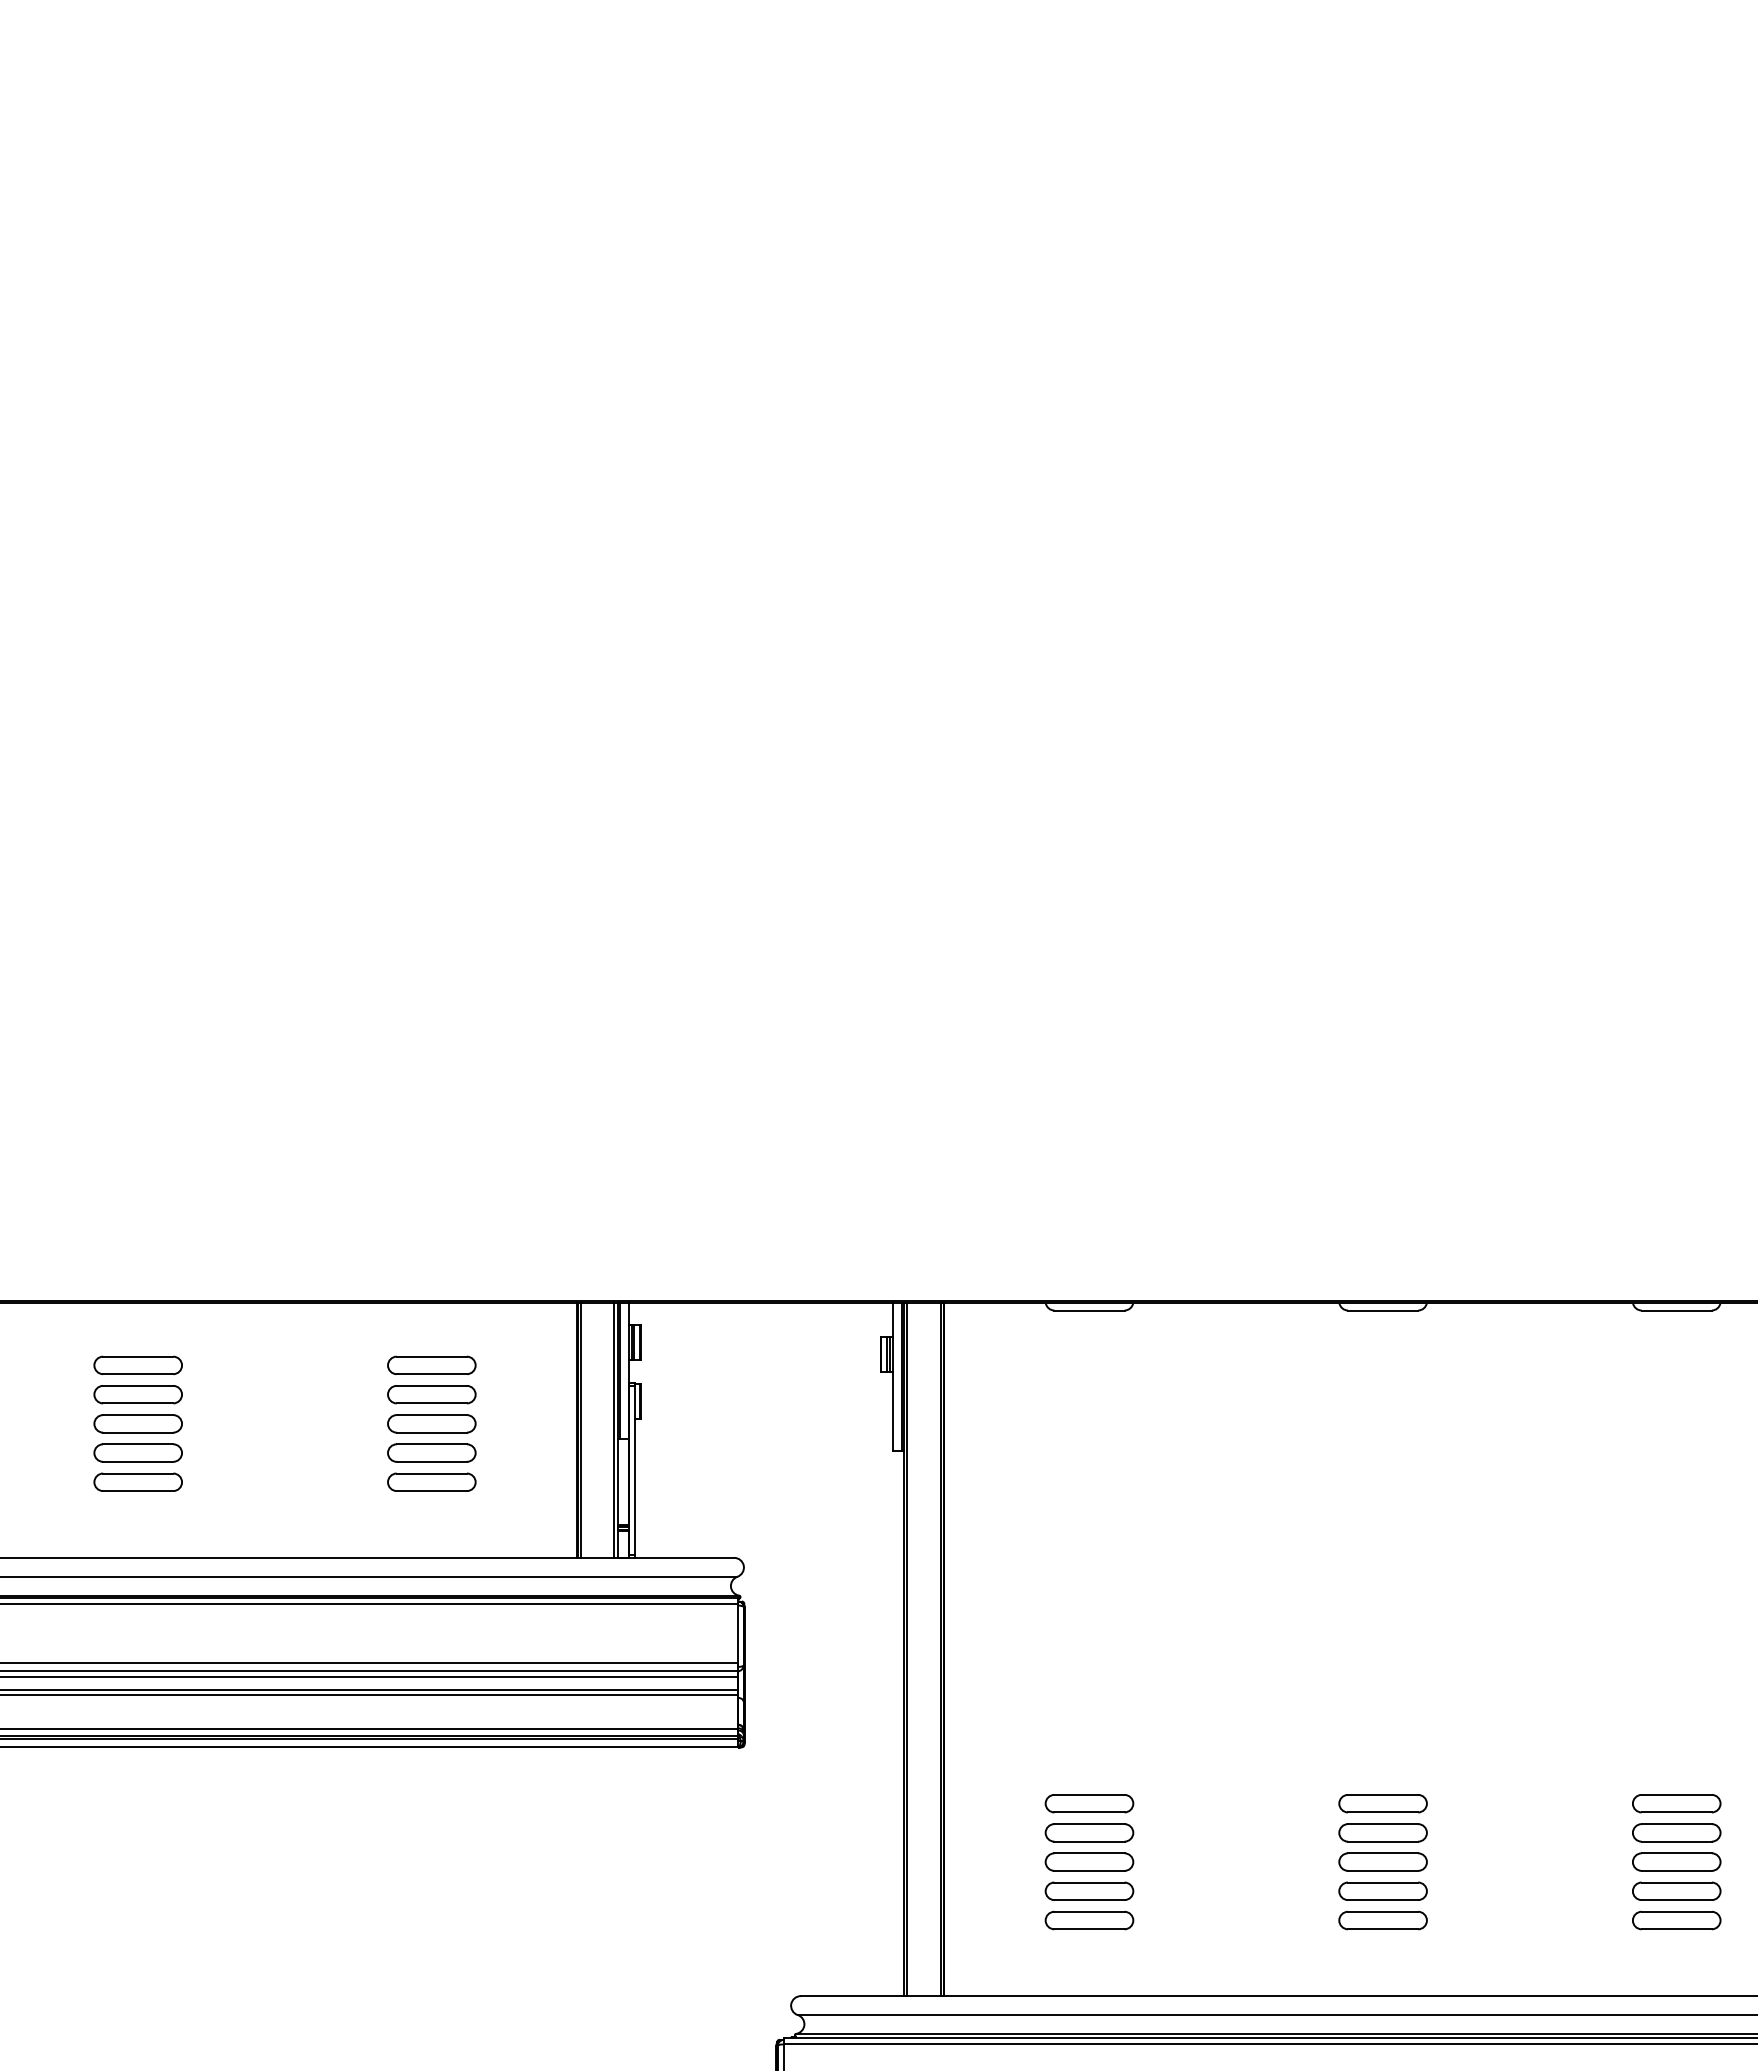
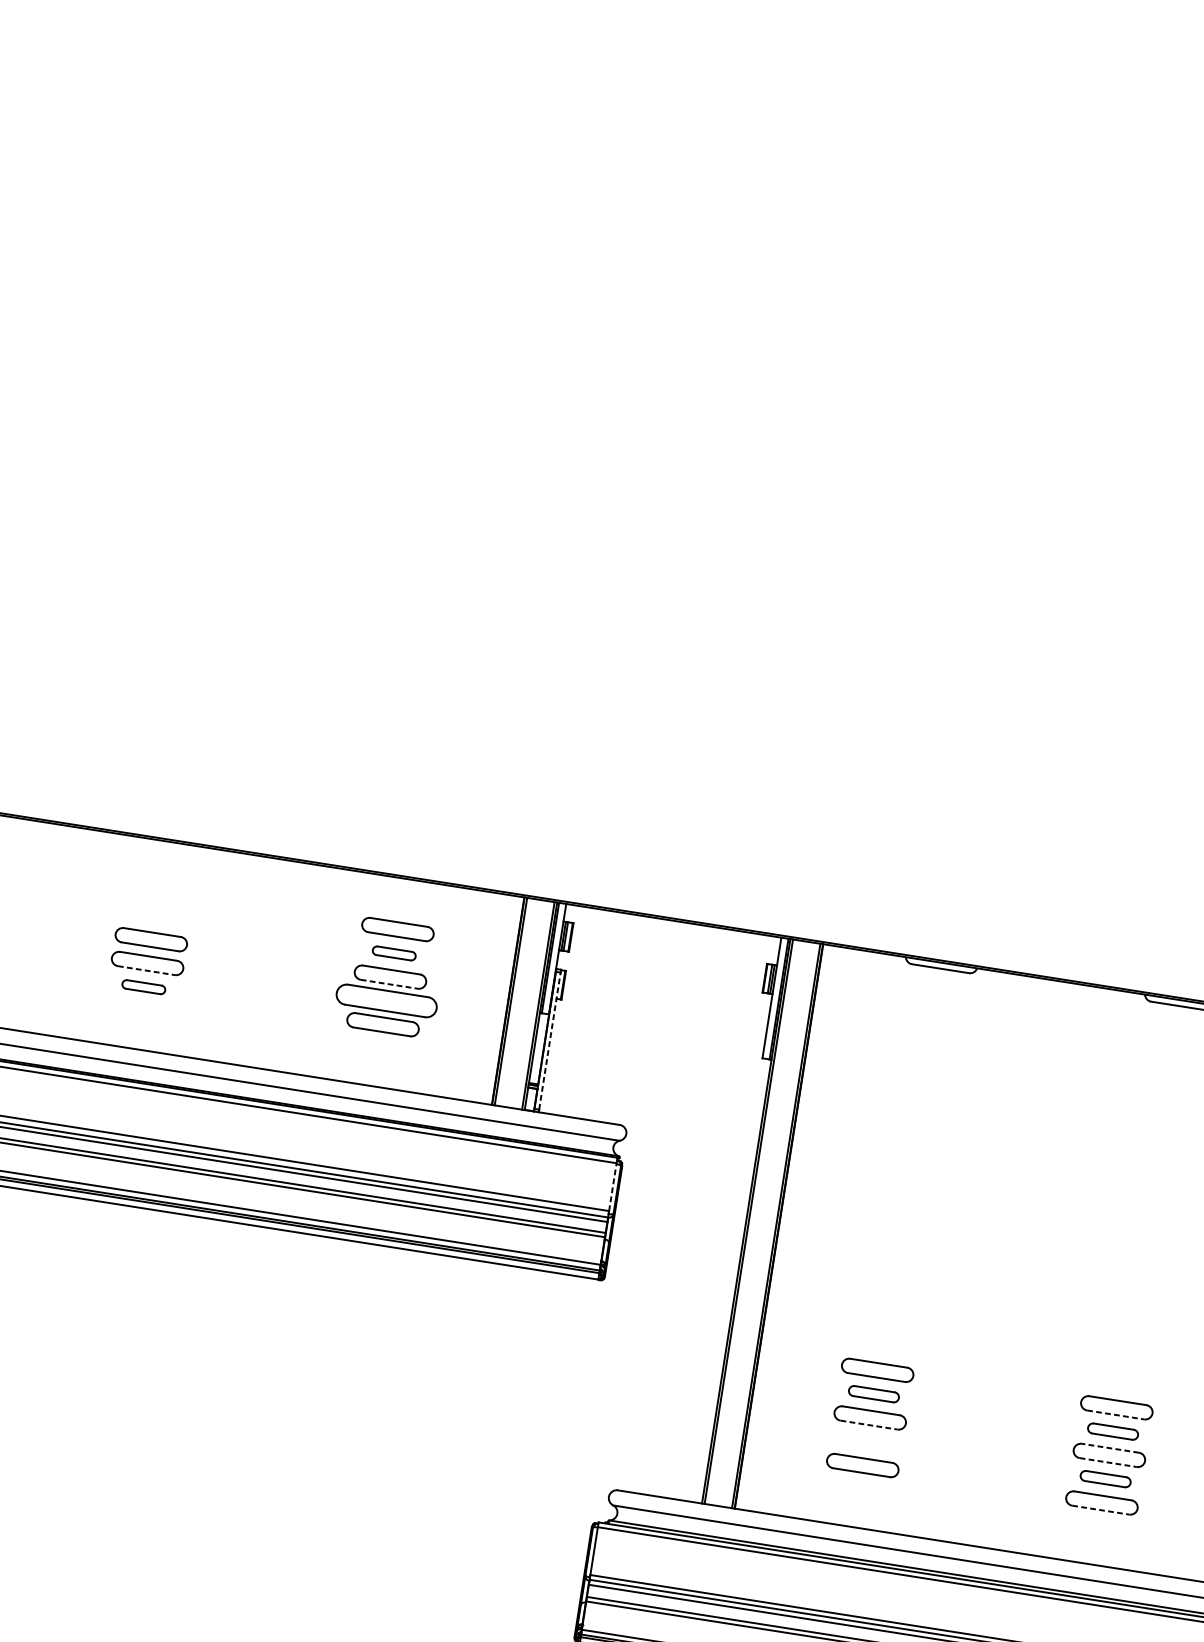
part: (137, 1364) -> (158, 891), removed
part: (137, 1394) -> (154, 915), removed
part: (431, 1394) -> (393, 953), size x0.6
line: (432, 1432) -> (389, 984), solid -> dashed
part: (431, 1452) -> (386, 1000), size x1.4
line: (138, 1461) -> (146, 970), solid -> dashed
line: (634, 1470) -> (549, 1040), solid -> dashed
part: (137, 1481) -> (143, 986), size x0.6
line: (737, 1633) -> (612, 1186), solid -> dashed
line: (1383, 1812) -> (1116, 1415), solid -> dashed
part: (1089, 1832) -> (874, 1393), size x0.7
part: (1382, 1832) -> (1112, 1431), size x0.7
line: (1382, 1853) -> (1109, 1448), solid -> dashed
line: (1089, 1870) -> (869, 1424), solid -> dashed
line: (1383, 1870) -> (1108, 1462), solid -> dashed
part: (1089, 1890) -> (866, 1441), removed
part: (1382, 1890) -> (1105, 1478), size x0.7
line: (1383, 1929) -> (1101, 1510), solid -> dashed

